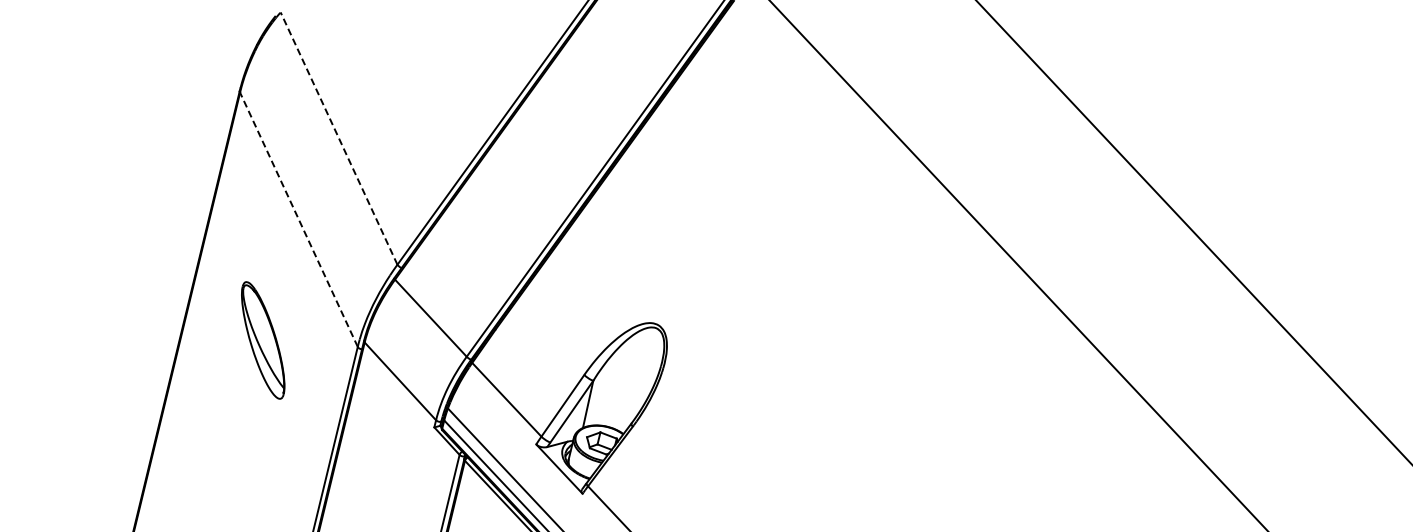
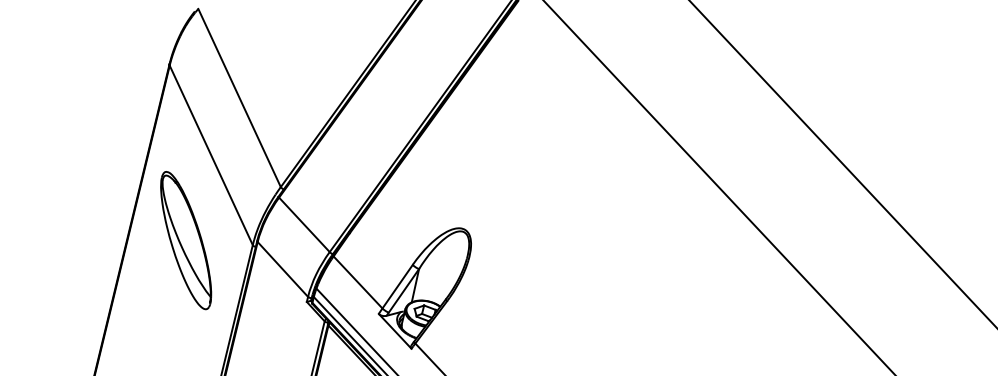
line: (338, 138) -> (239, 97), dashed -> solid
line: (298, 219) -> (210, 155), dashed -> solid
part: (262, 340) -> (185, 240), size x1.67

